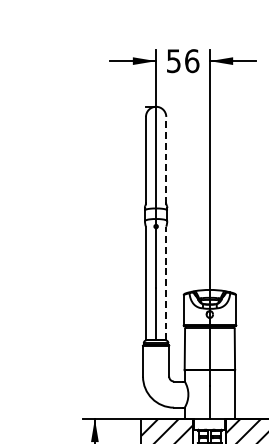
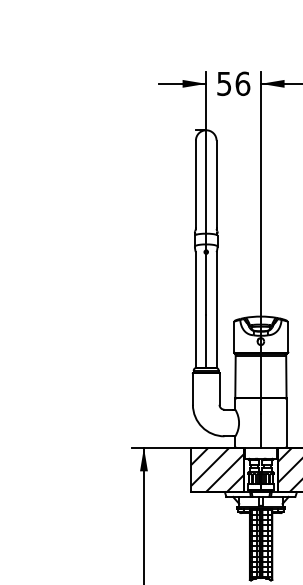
line: (166, 160) -> (216, 184), dashed -> solid
line: (166, 282) -> (216, 309), dashed -> solid

